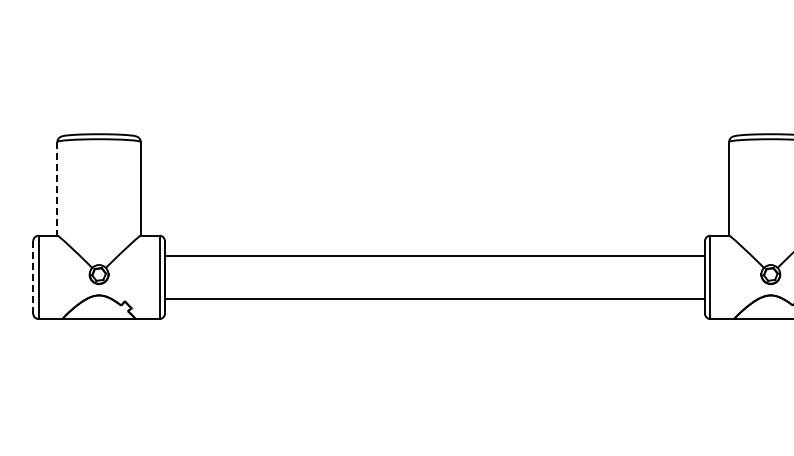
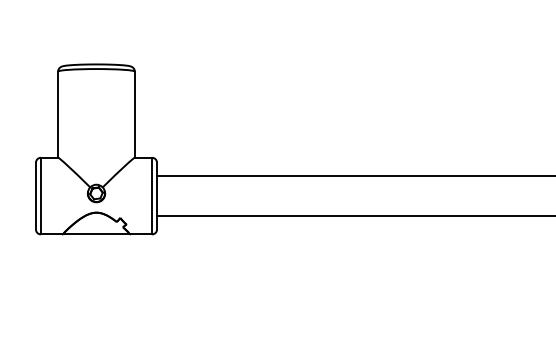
line: (57, 188) -> (58, 114), dashed -> solid
line: (33, 276) -> (36, 195), dashed -> solid

